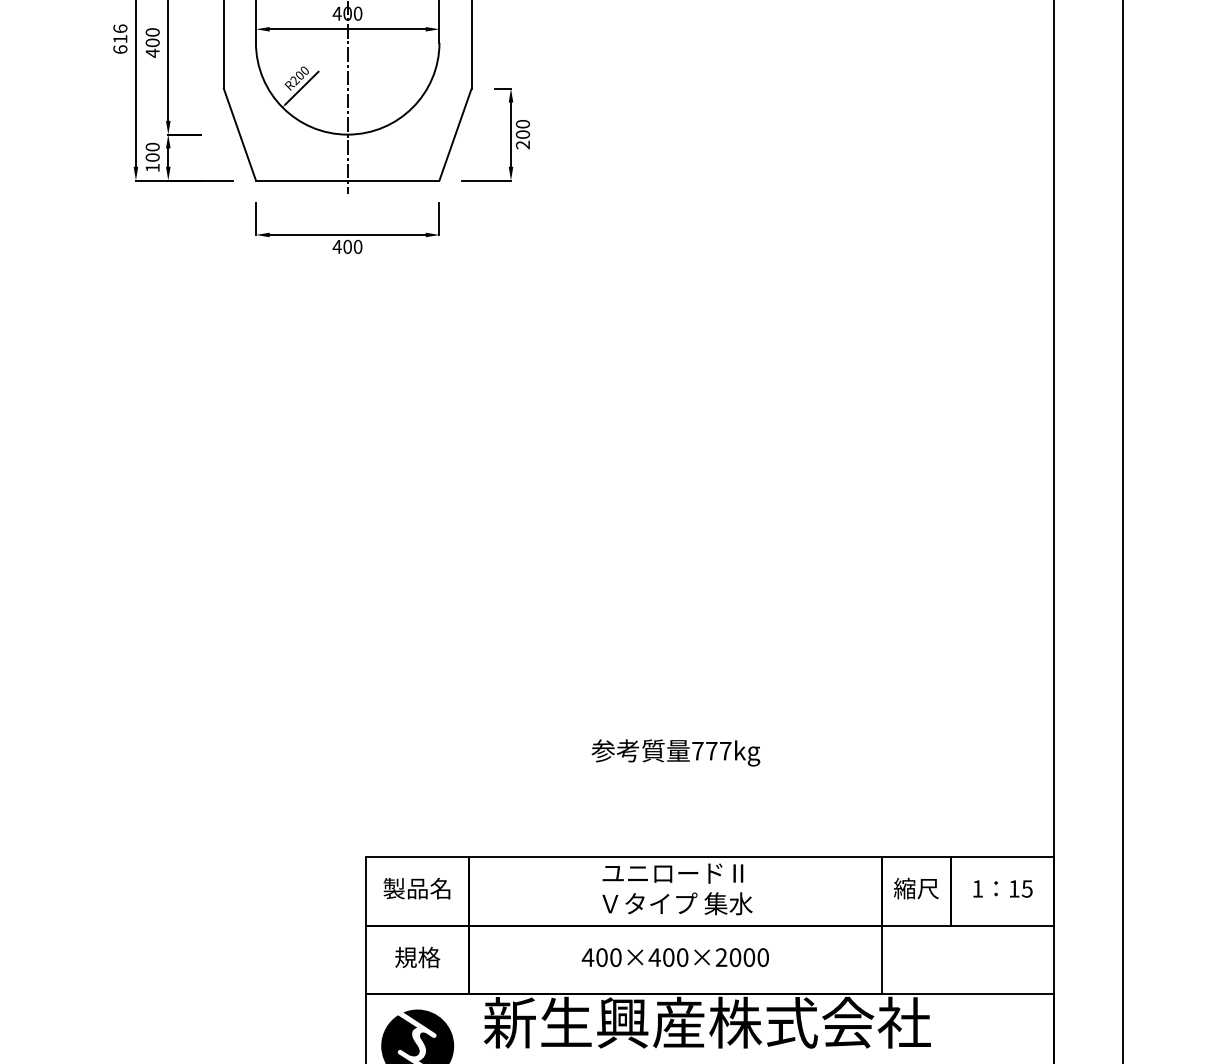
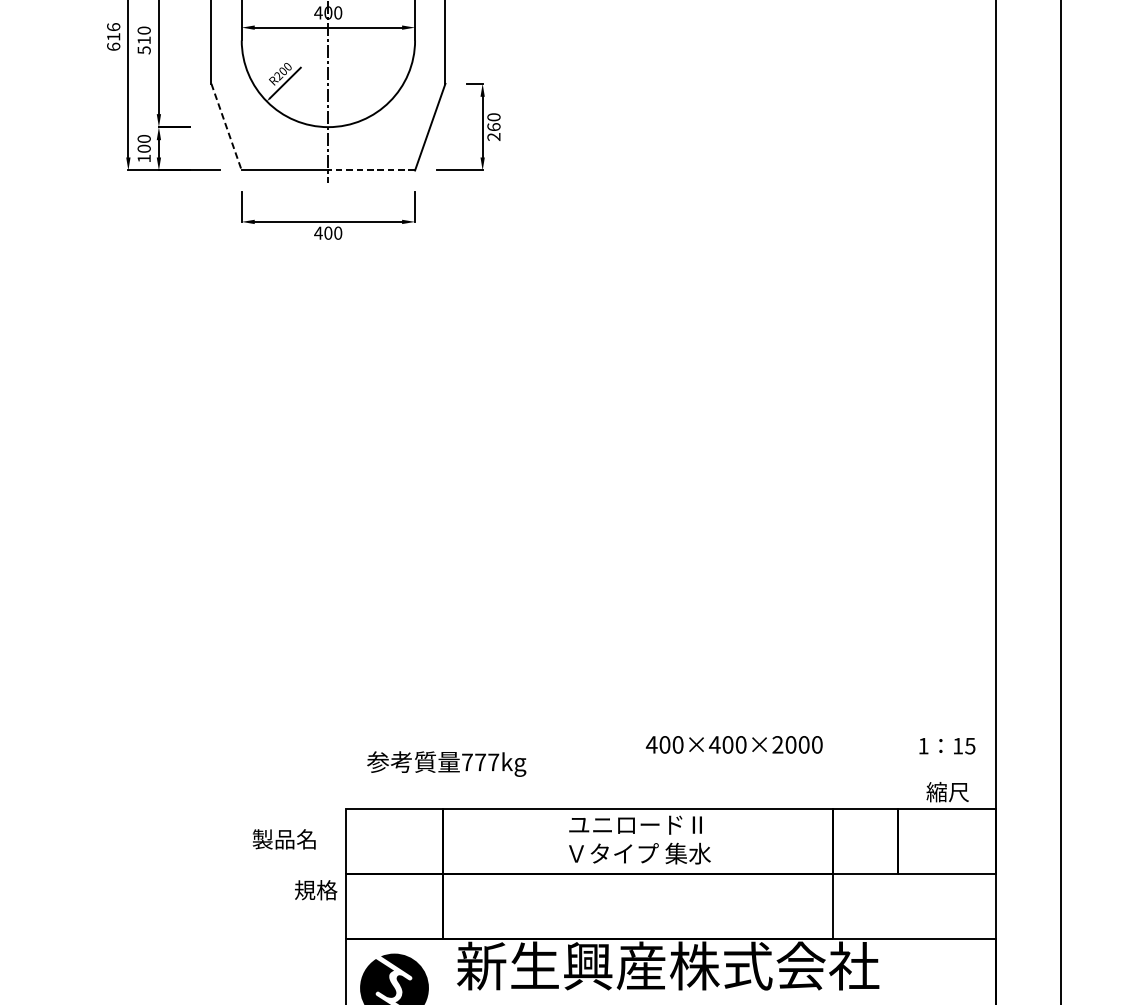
text: (152, 48) -> (144, 45), 400 -> 510
line: (239, 134) -> (226, 127), solid -> dashed
text: (522, 134) -> (493, 127), 200 -> 260
line: (393, 180) -> (371, 170), solid -> dashed
text: (675, 752) -> (446, 763), moved
text: (416, 888) -> (283, 839), moved
text: (916, 888) -> (947, 792), moved
text: (1002, 888) -> (946, 745), moved
text: (417, 957) -> (315, 890), moved
text: (674, 957) -> (733, 744), moved

